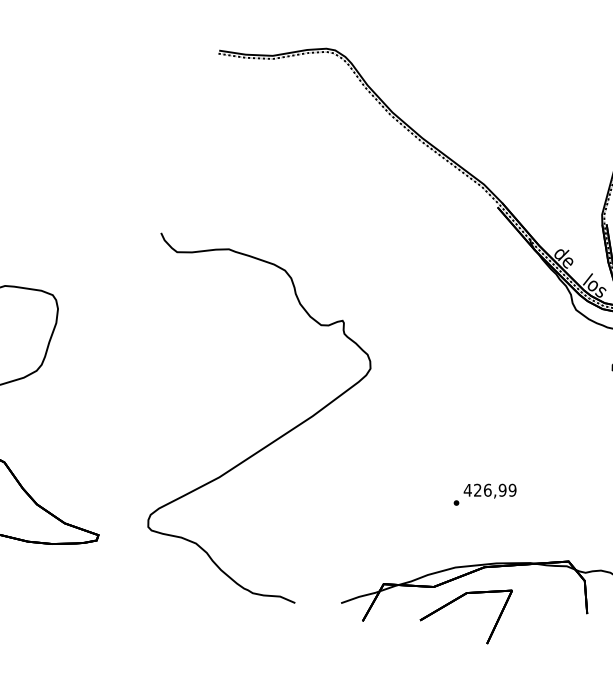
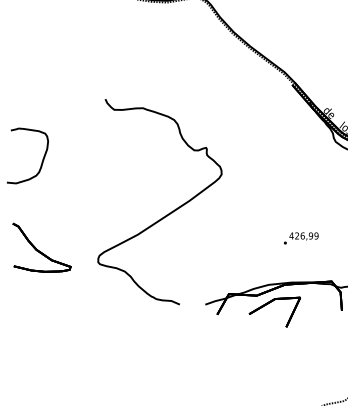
text: (485, 494) -> (301, 238), moved

